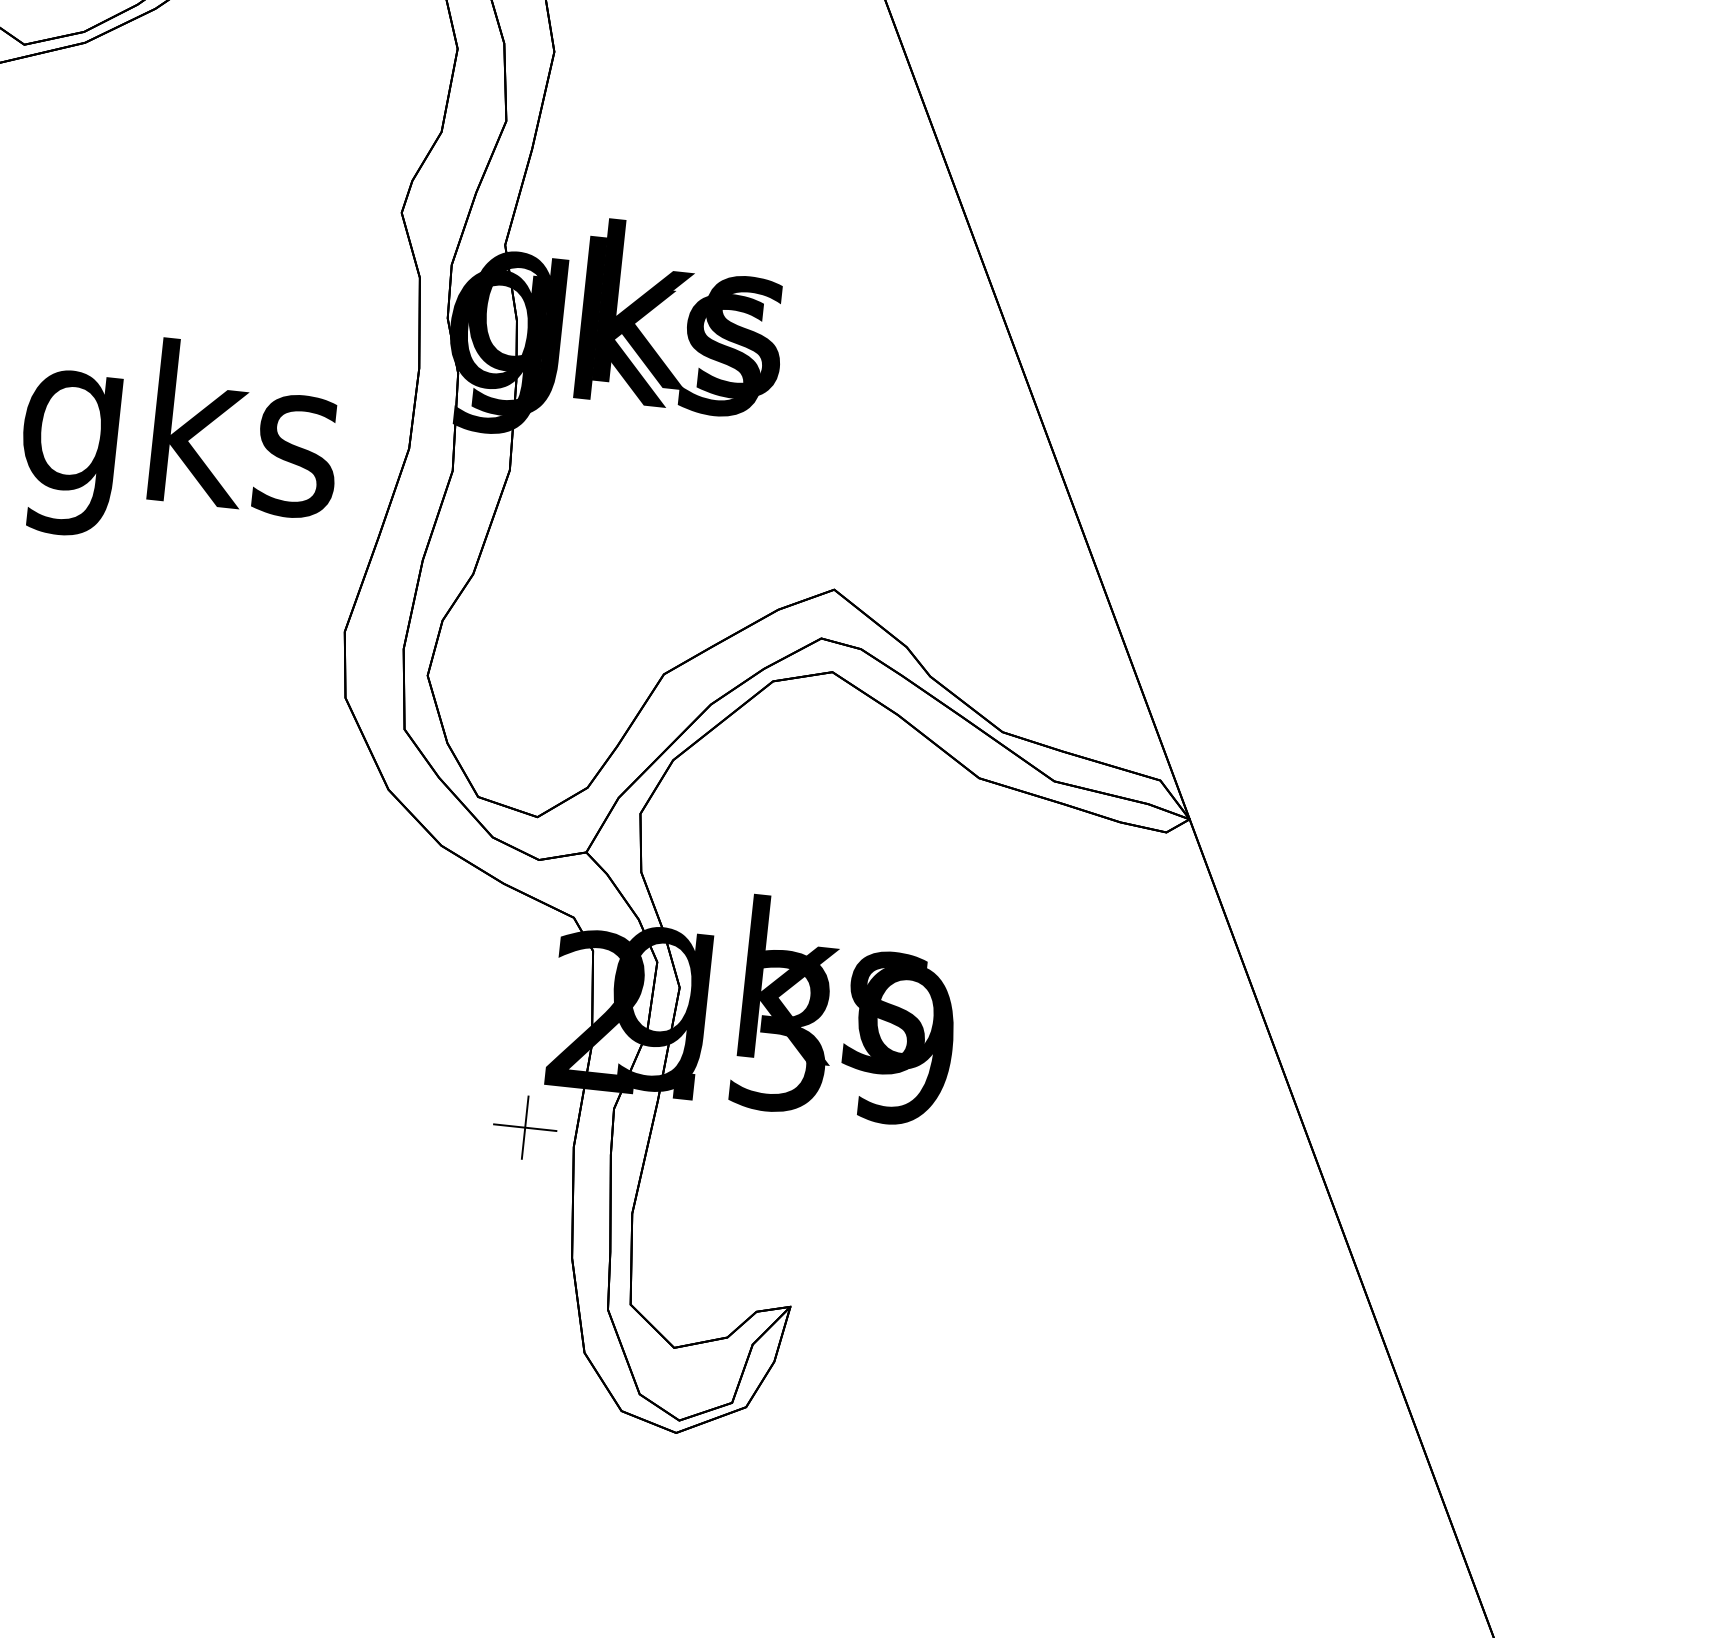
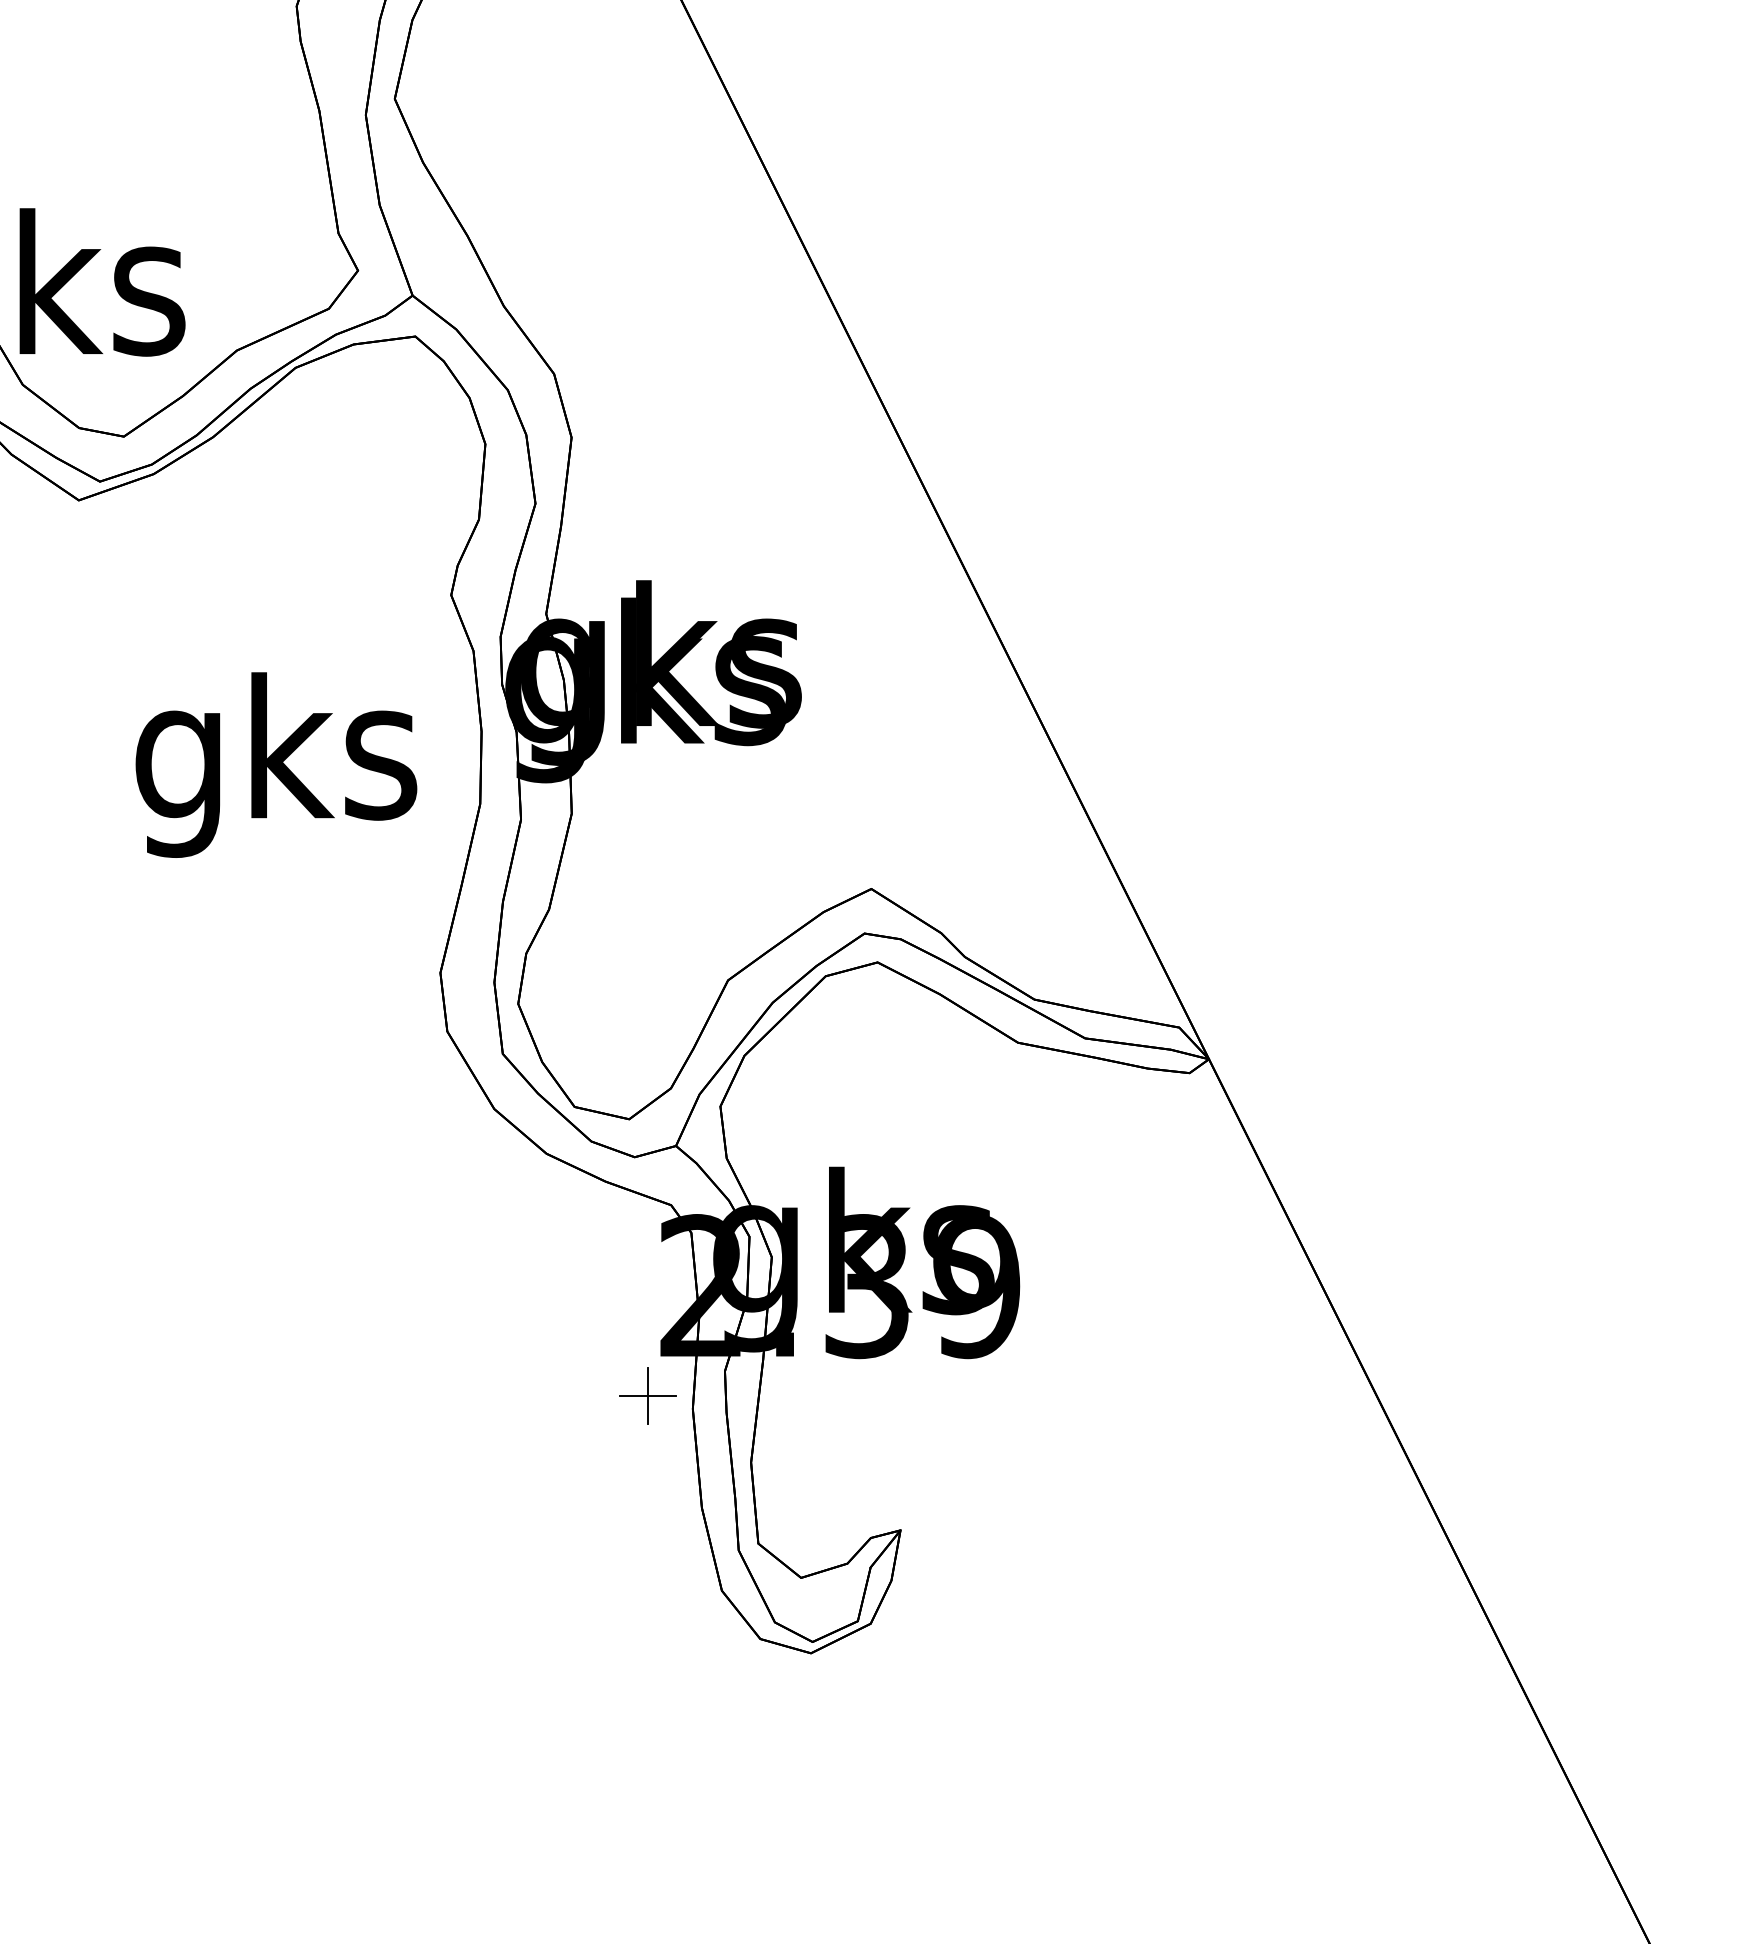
text: (180, 442) -> (276, 764), moved

